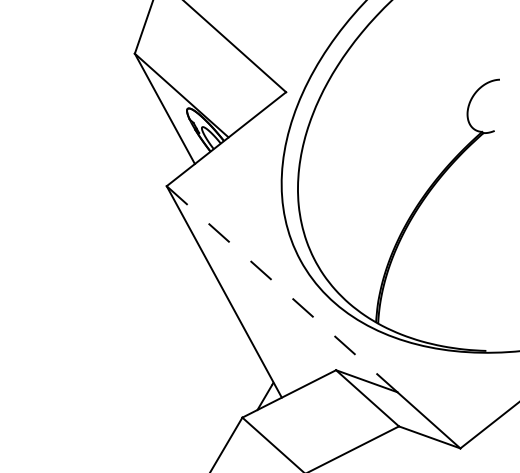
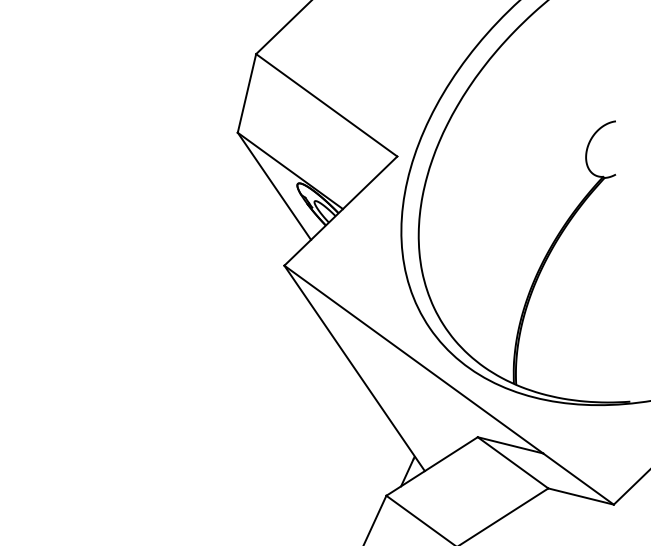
line: (281, 289) -> (413, 359), dashed -> solid

